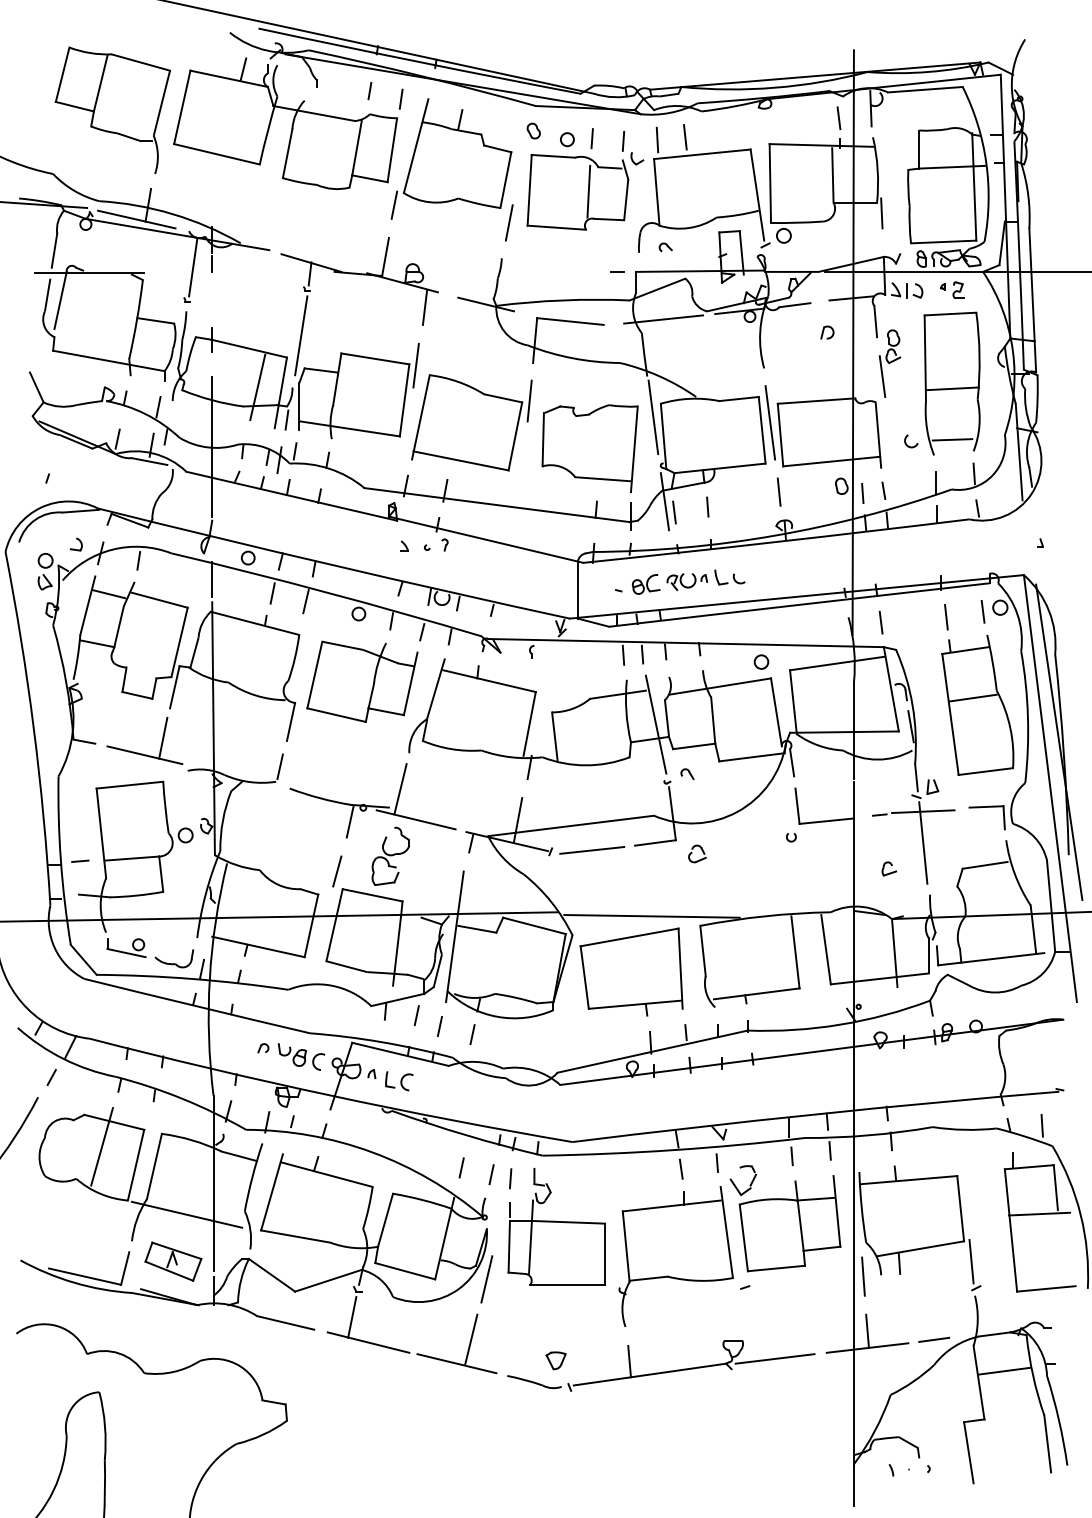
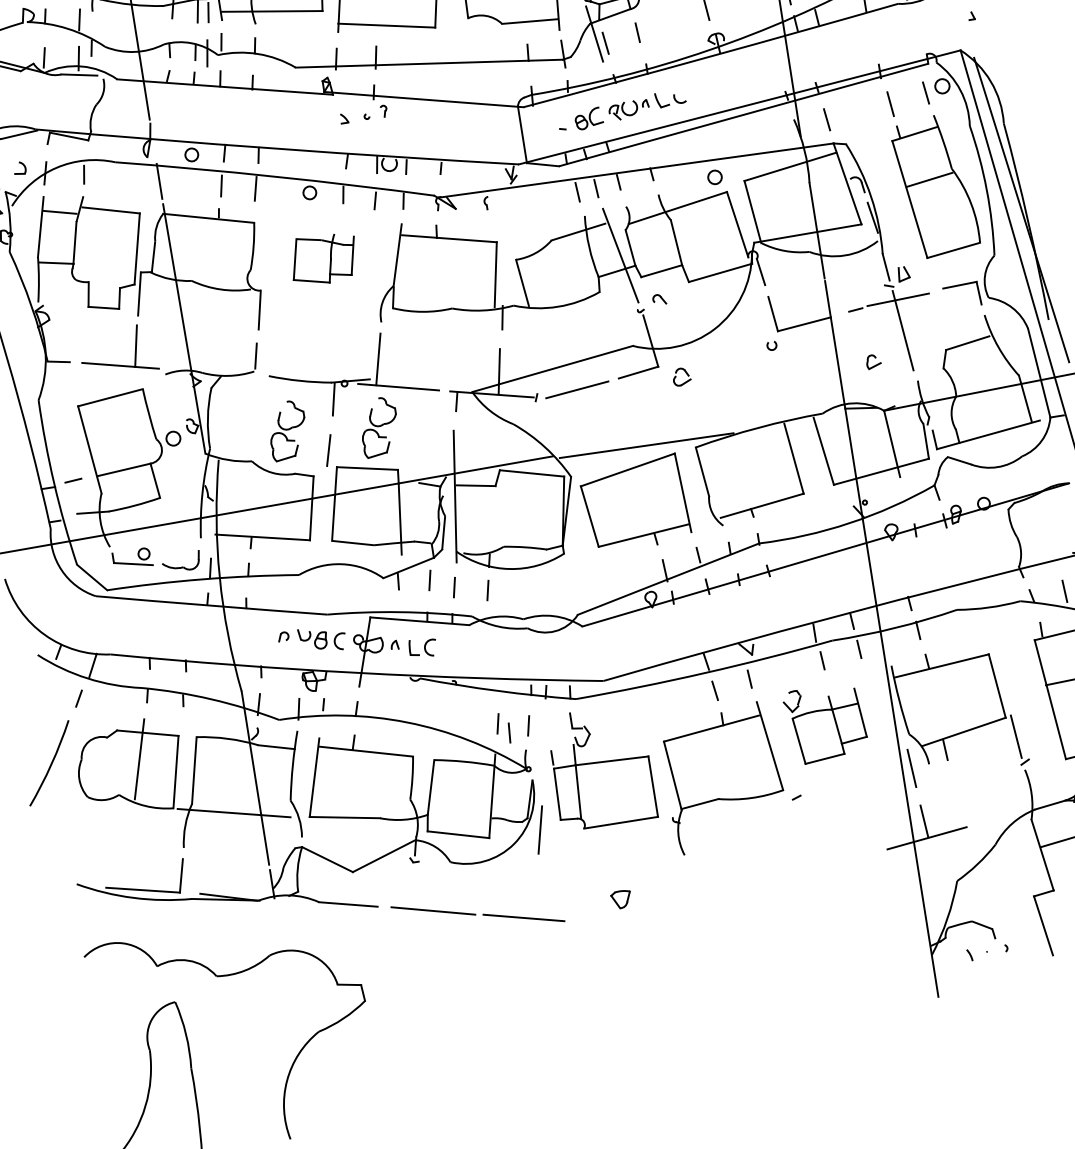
part: (362, 681) -> (323, 258), size x0.6
part: (299, 844) -> (287, 429), added
line: (510, 1178) -> (509, 732), moved
part: (785, 1218) -> (825, 723), size x0.7
part: (173, 1261) -> (228, 861), removed
line: (352, 1317) -> (413, 888), removed
line: (471, 1339) -> (534, 891), removed
line: (934, 1339) -> (991, 819), removed
part: (662, 1371) -> (728, 893), removed

